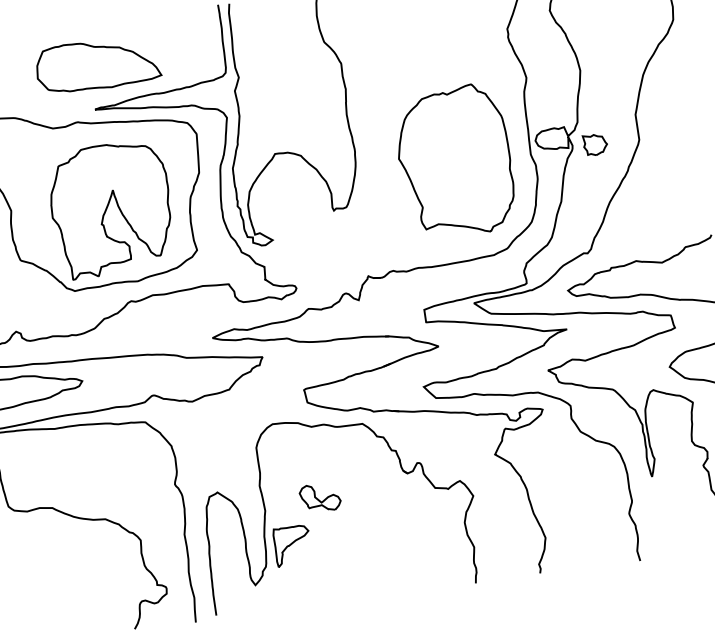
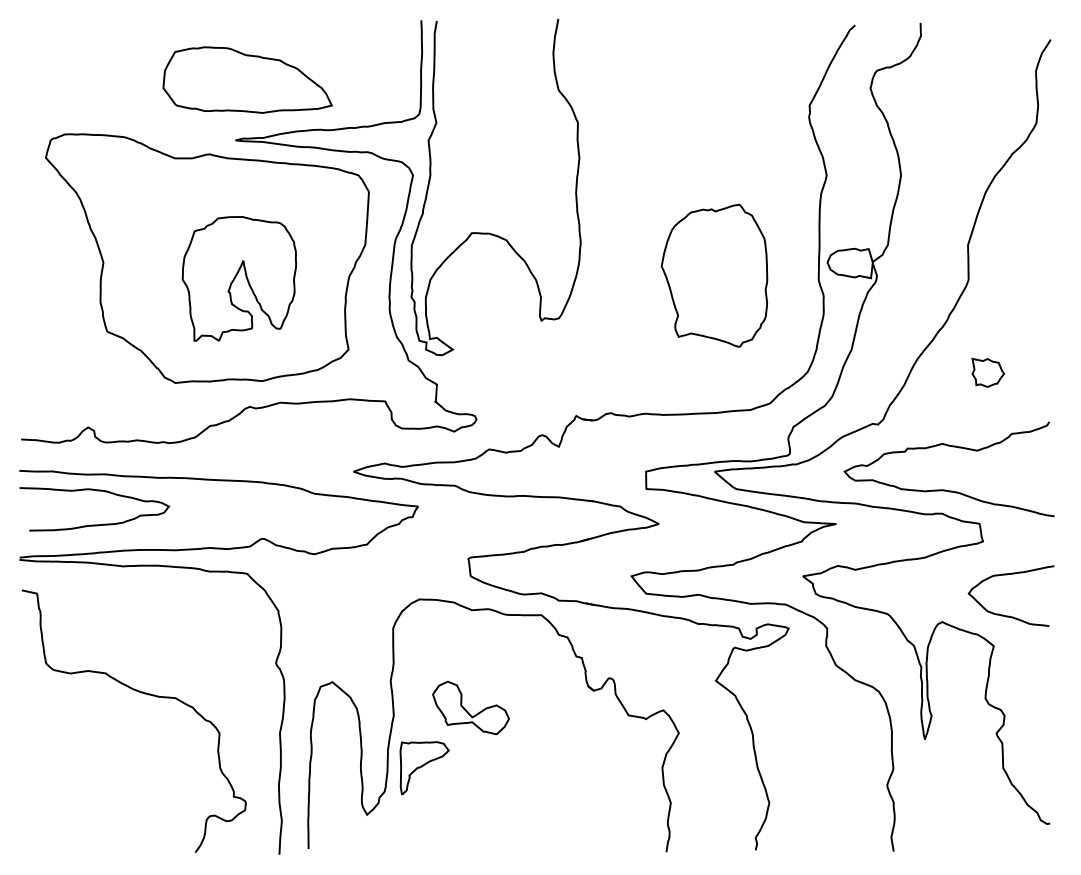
part: (594, 144) -> (987, 372), moved
part: (454, 161) -> (714, 275), size x0.7
part: (111, 209) -> (239, 278), size x0.7
part: (319, 497) -> (470, 707), size x1.4

